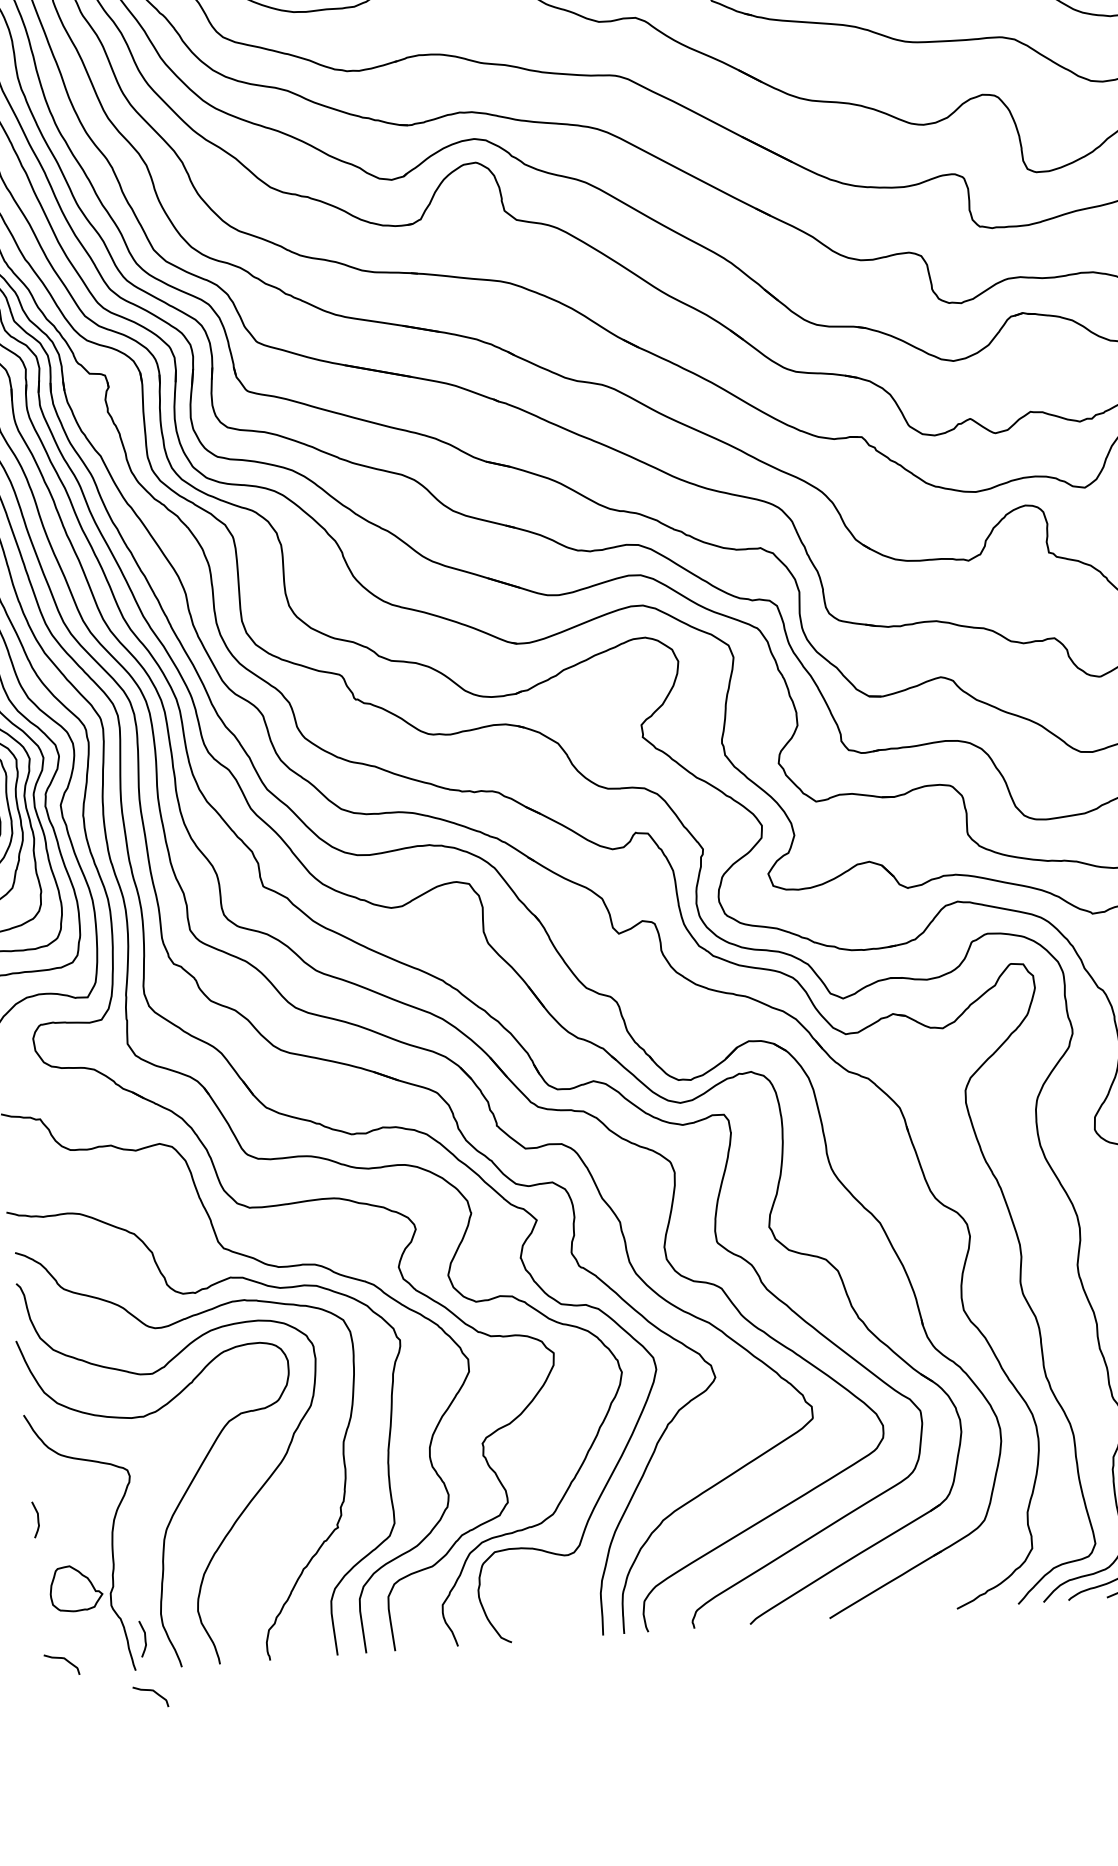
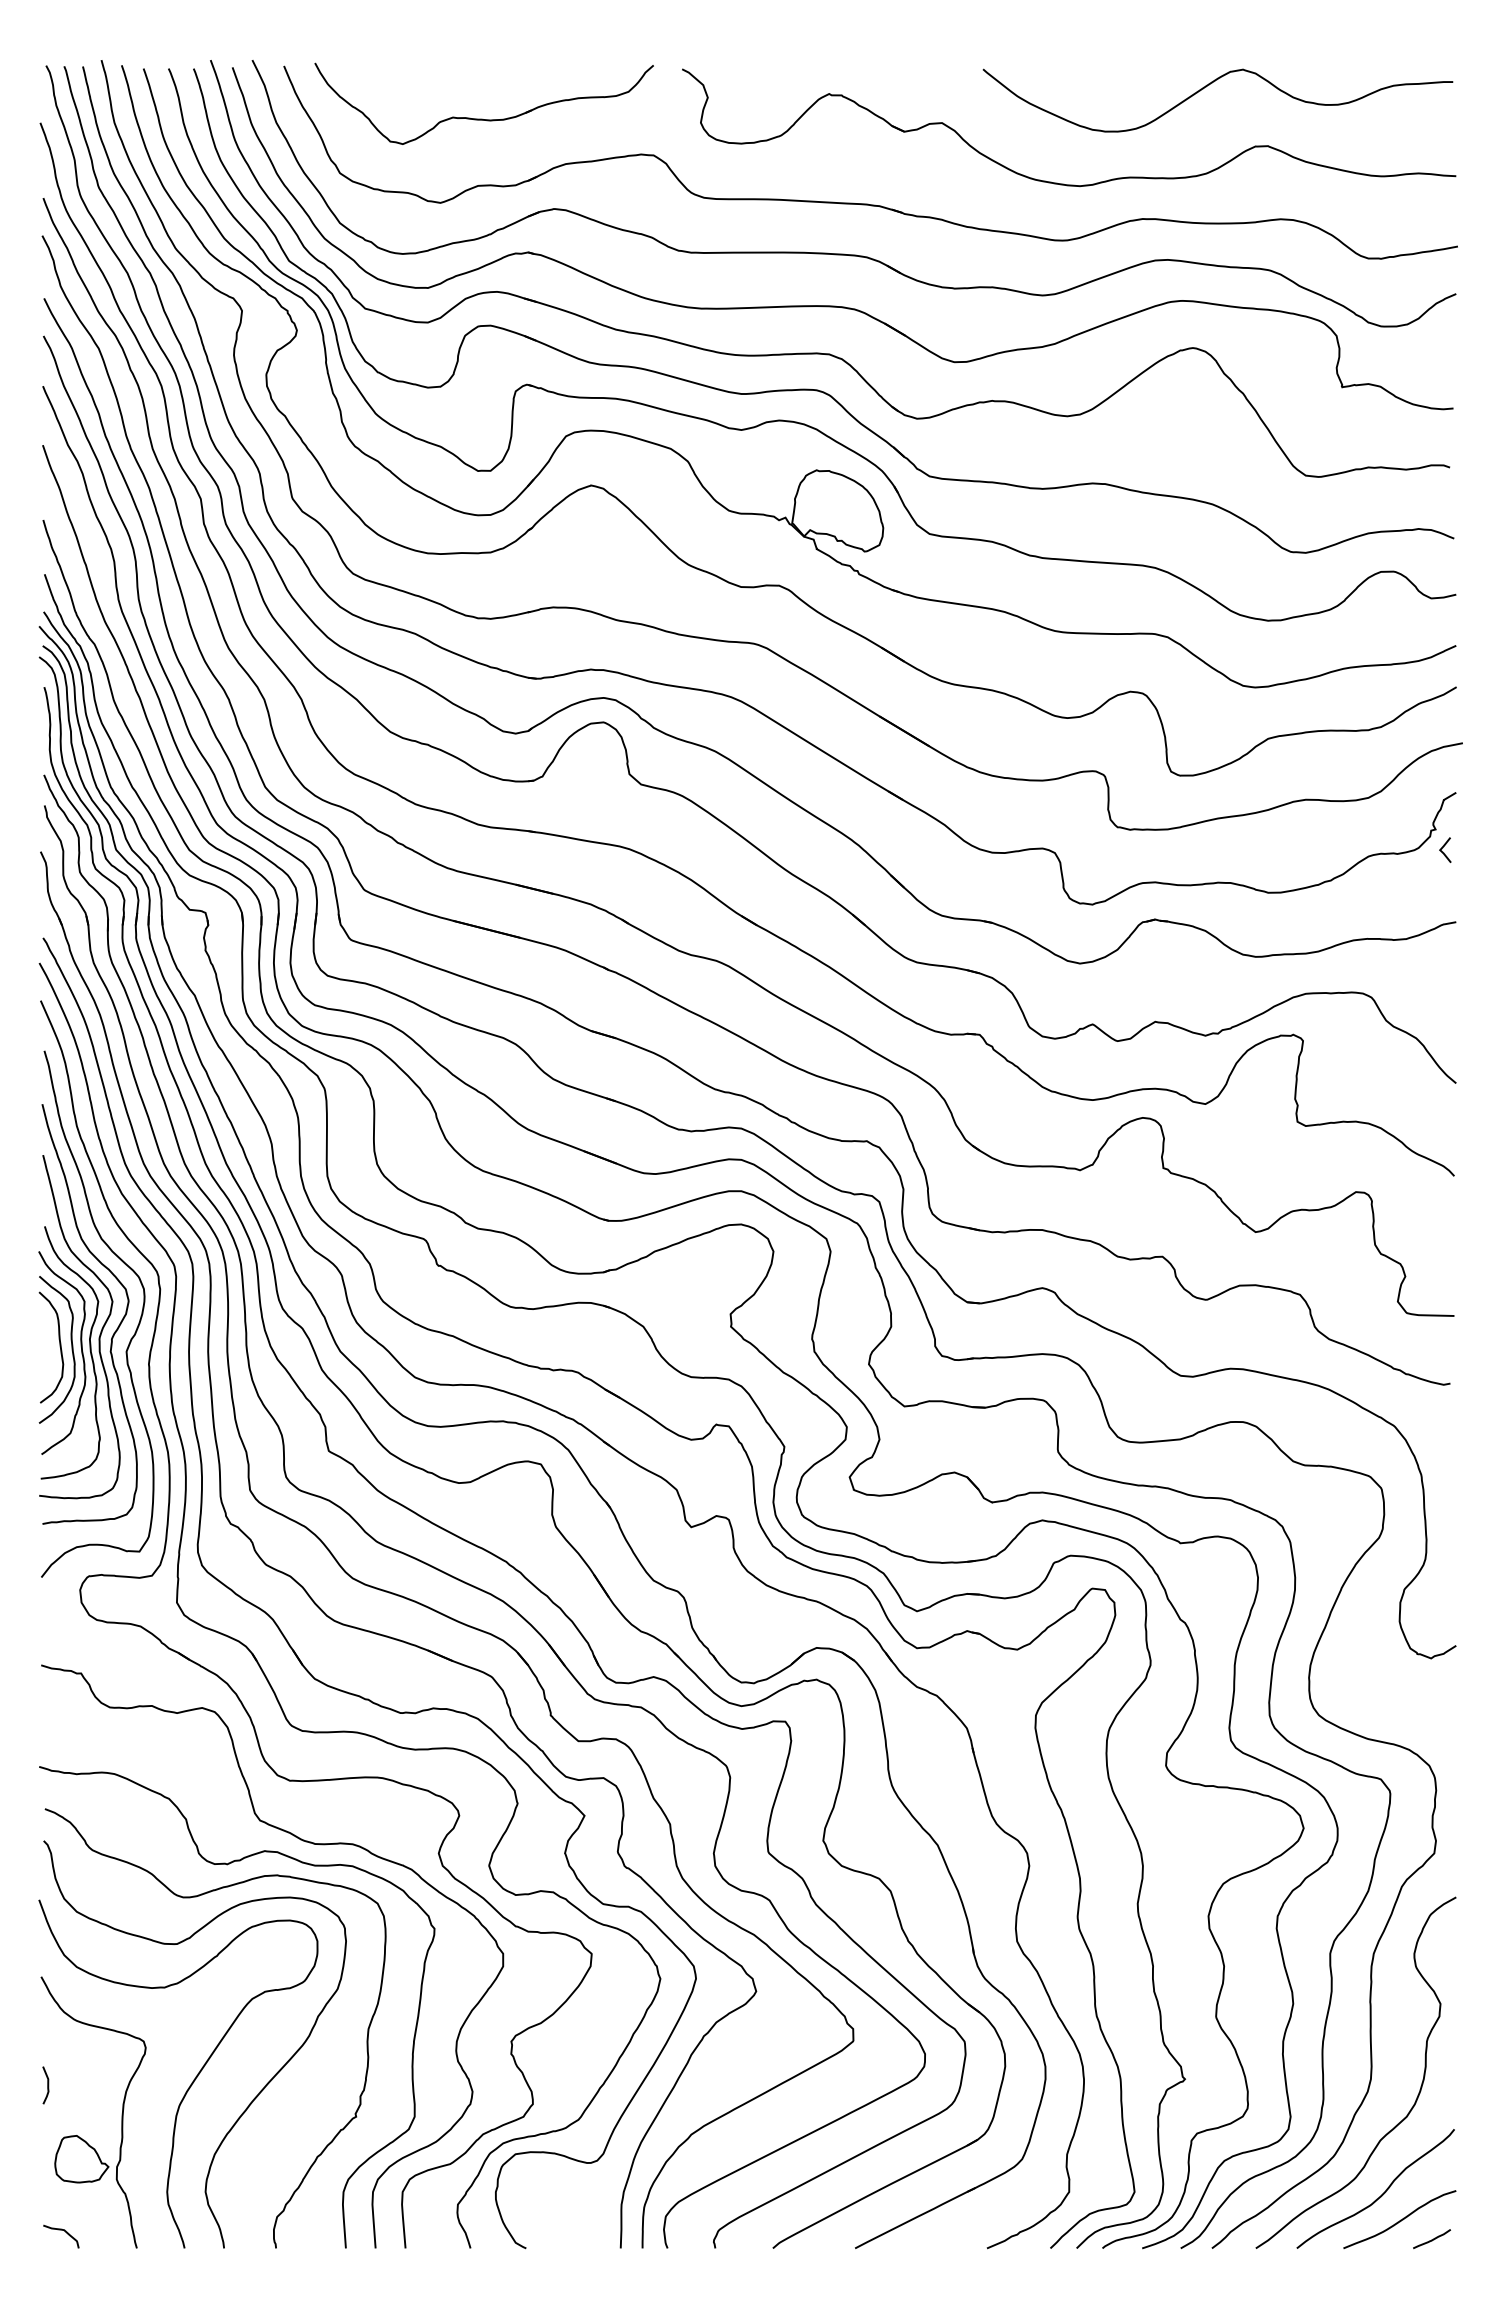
curve: (144, 1638) -> (148, 2216), removed
curve: (154, 1692) -> (154, 2272), removed

